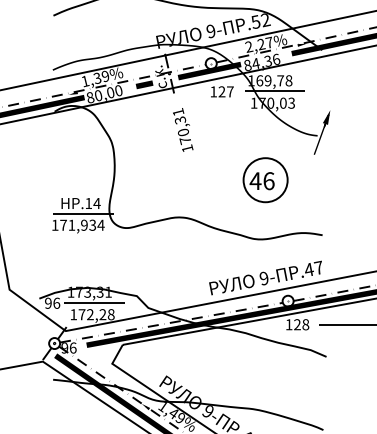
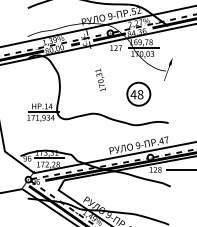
text: (182, 129) -> (100, 79), moved
text: (268, 180) -> (140, 94), 46 -> 48

